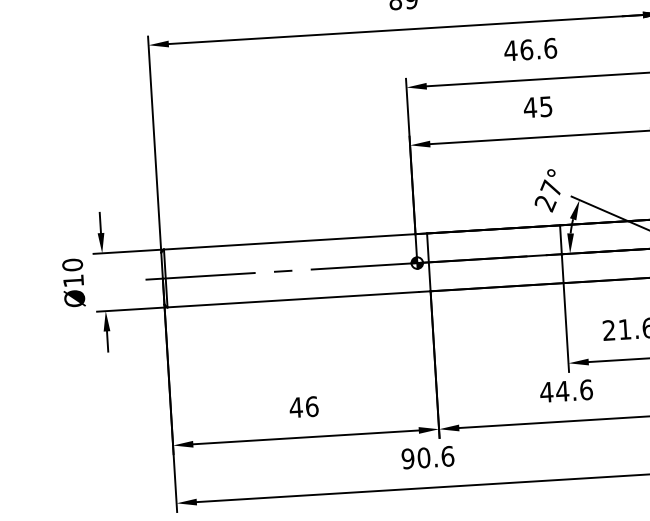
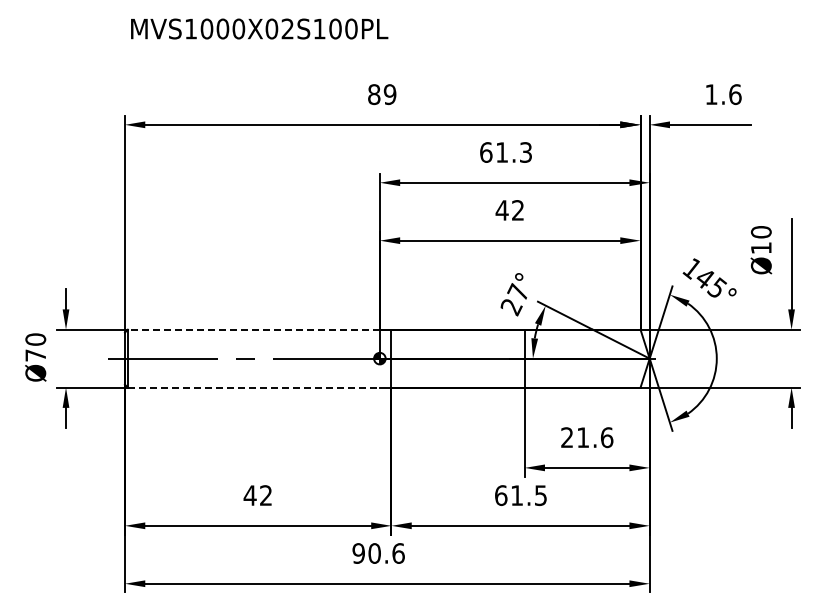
text: (530, 49) -> (505, 152), 46.6 -> 61.3
text: (545, 106) -> (517, 210), 45 -> 42
line: (289, 241) -> (253, 329), solid -> dashed
text: (73, 280) -> (35, 355), Ø10 -> Ø70
line: (292, 299) -> (253, 387), solid -> dashed
text: (565, 391) -> (520, 495), 44.6 -> 61.5
text: (312, 406) -> (266, 495), 46 -> 42

